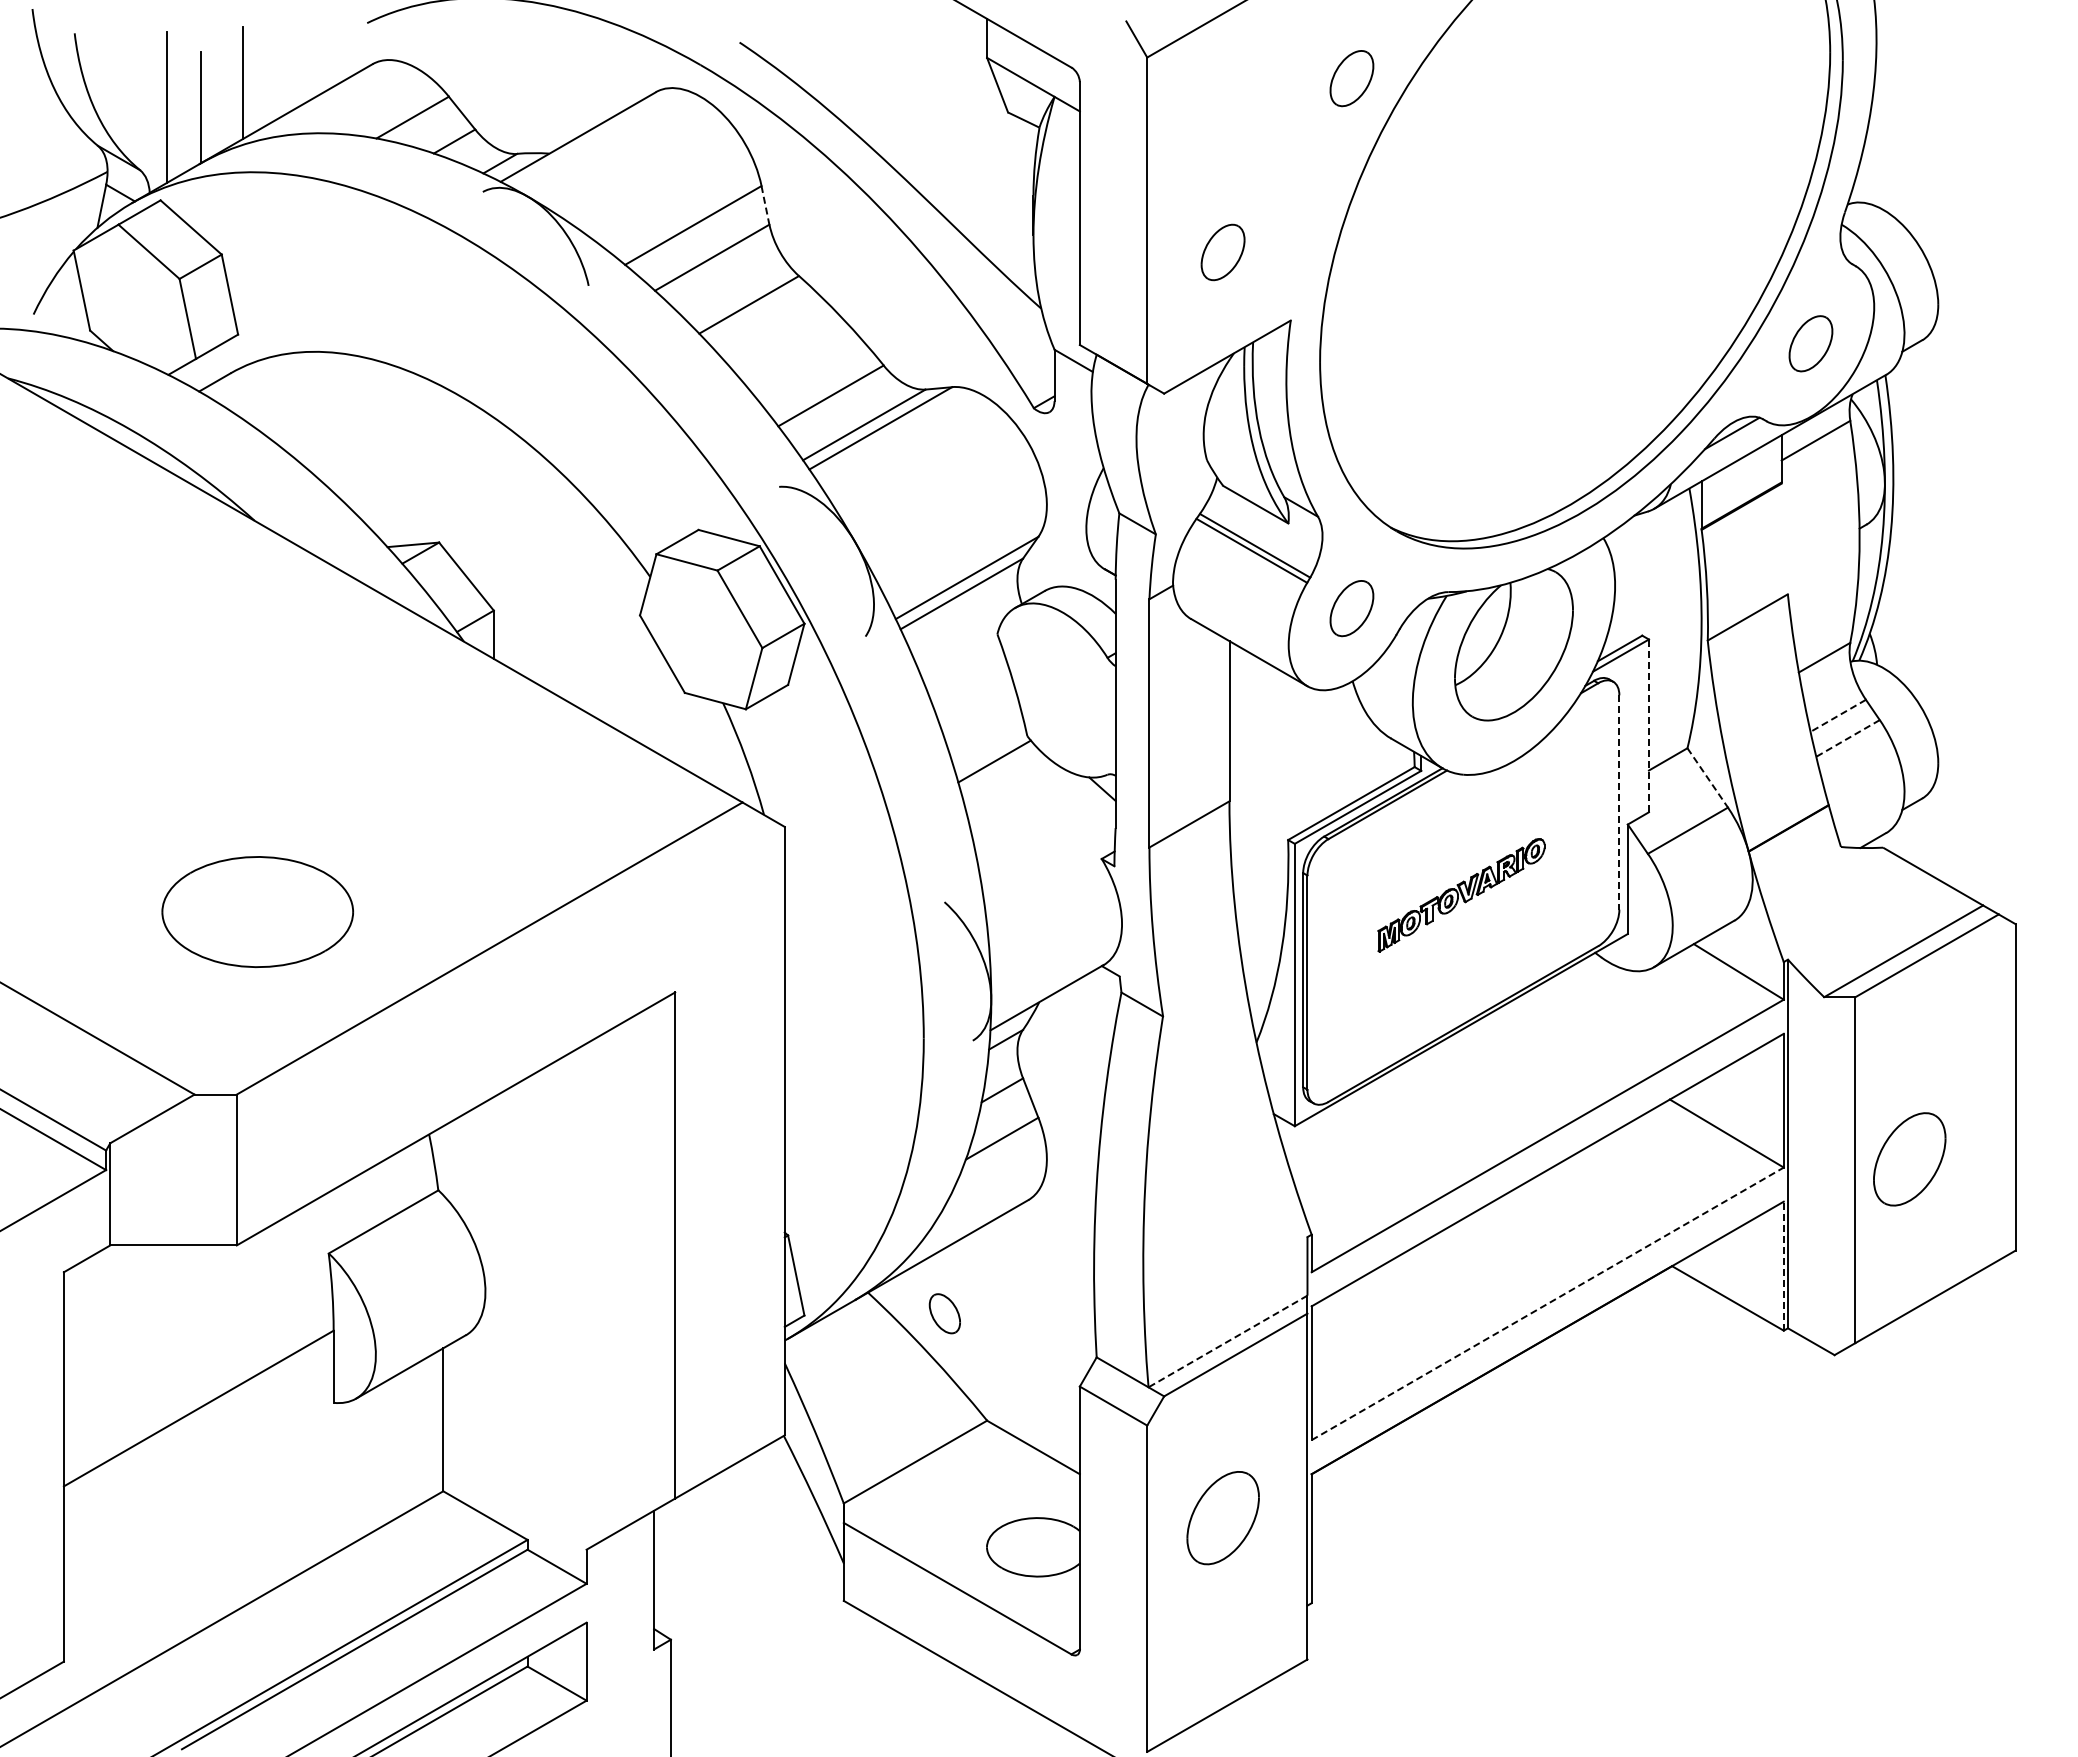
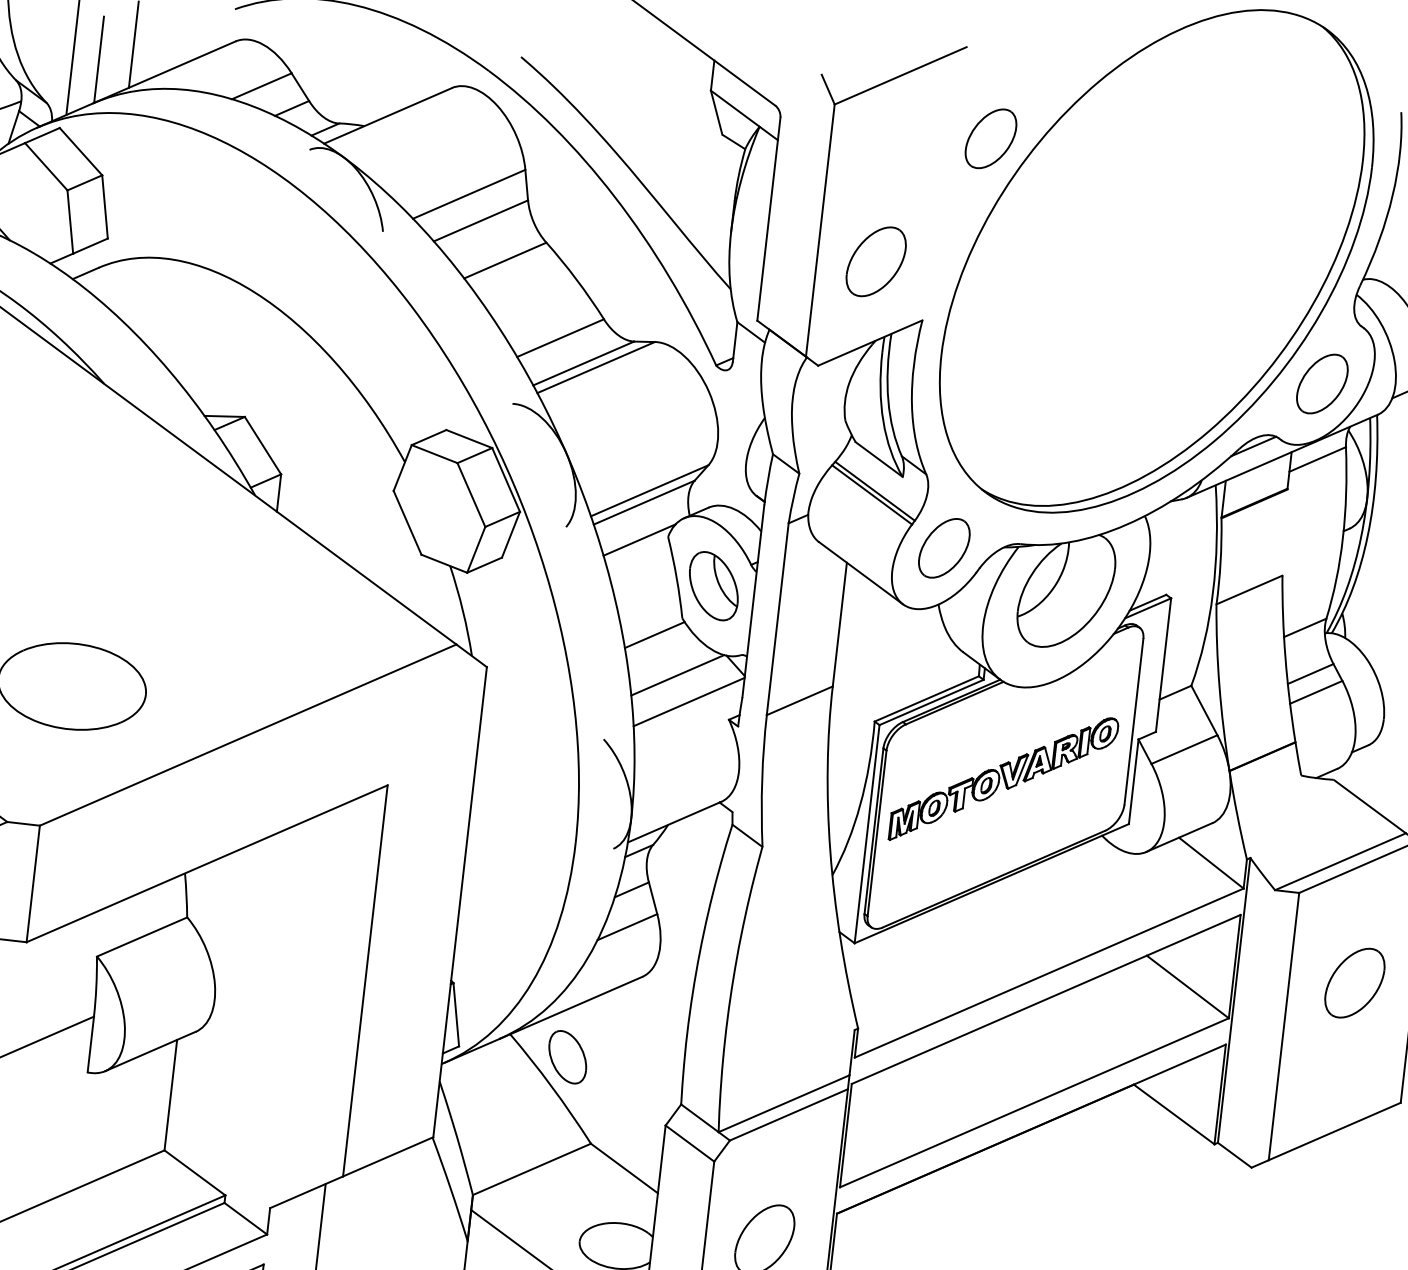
part: (1351, 78) -> (990, 138), size x1.43
line: (765, 205) -> (526, 185), dashed -> solid
part: (1222, 252) -> (875, 261), size x1.67
part: (1810, 343) -> (1322, 383), size x1.43
part: (1351, 608) -> (944, 548), size x1.43
line: (961, 642) -> (639, 540), added
part: (1062, 690) -> (713, 586), added
line: (1837, 716) -> (1310, 674), dashed -> solid
line: (1648, 726) -> (1163, 665), dashed -> solid
line: (1848, 738) -> (1316, 692), dashed -> solid
line: (1707, 777) -> (1204, 710), dashed -> solid
line: (1619, 802) -> (1134, 721), dashed -> solid
line: (1029, 809) -> (677, 675), added
line: (1047, 842) -> (688, 702), added
part: (1461, 895) -> (1003, 779), size x1.67
part: (1909, 1159) -> (1354, 983), moved
line: (1783, 1266) -> (1219, 1094), dashed -> solid
line: (1547, 1303) -> (1034, 1102), dashed -> solid
part: (944, 1313) -> (567, 1057), size x1.67
line: (1228, 1341) -> (784, 1103), dashed -> solid

